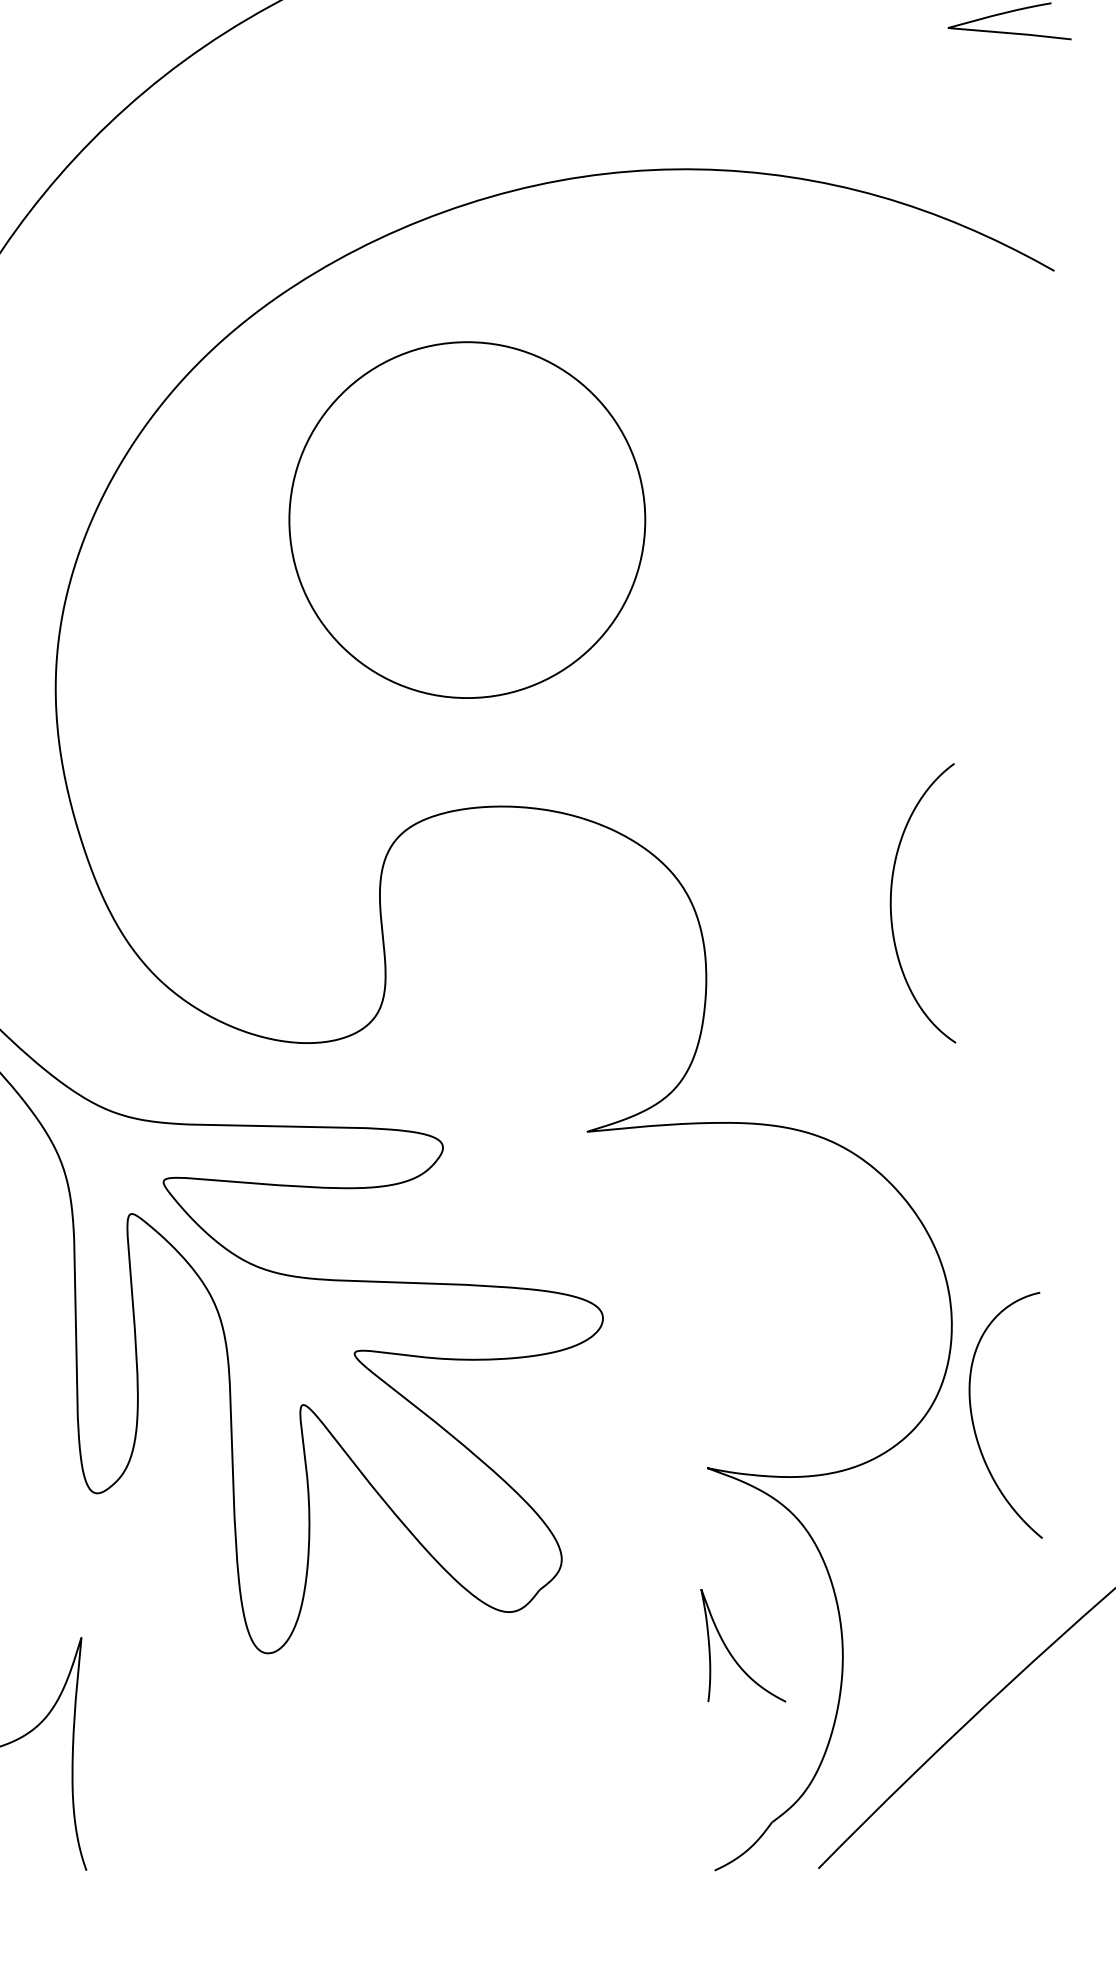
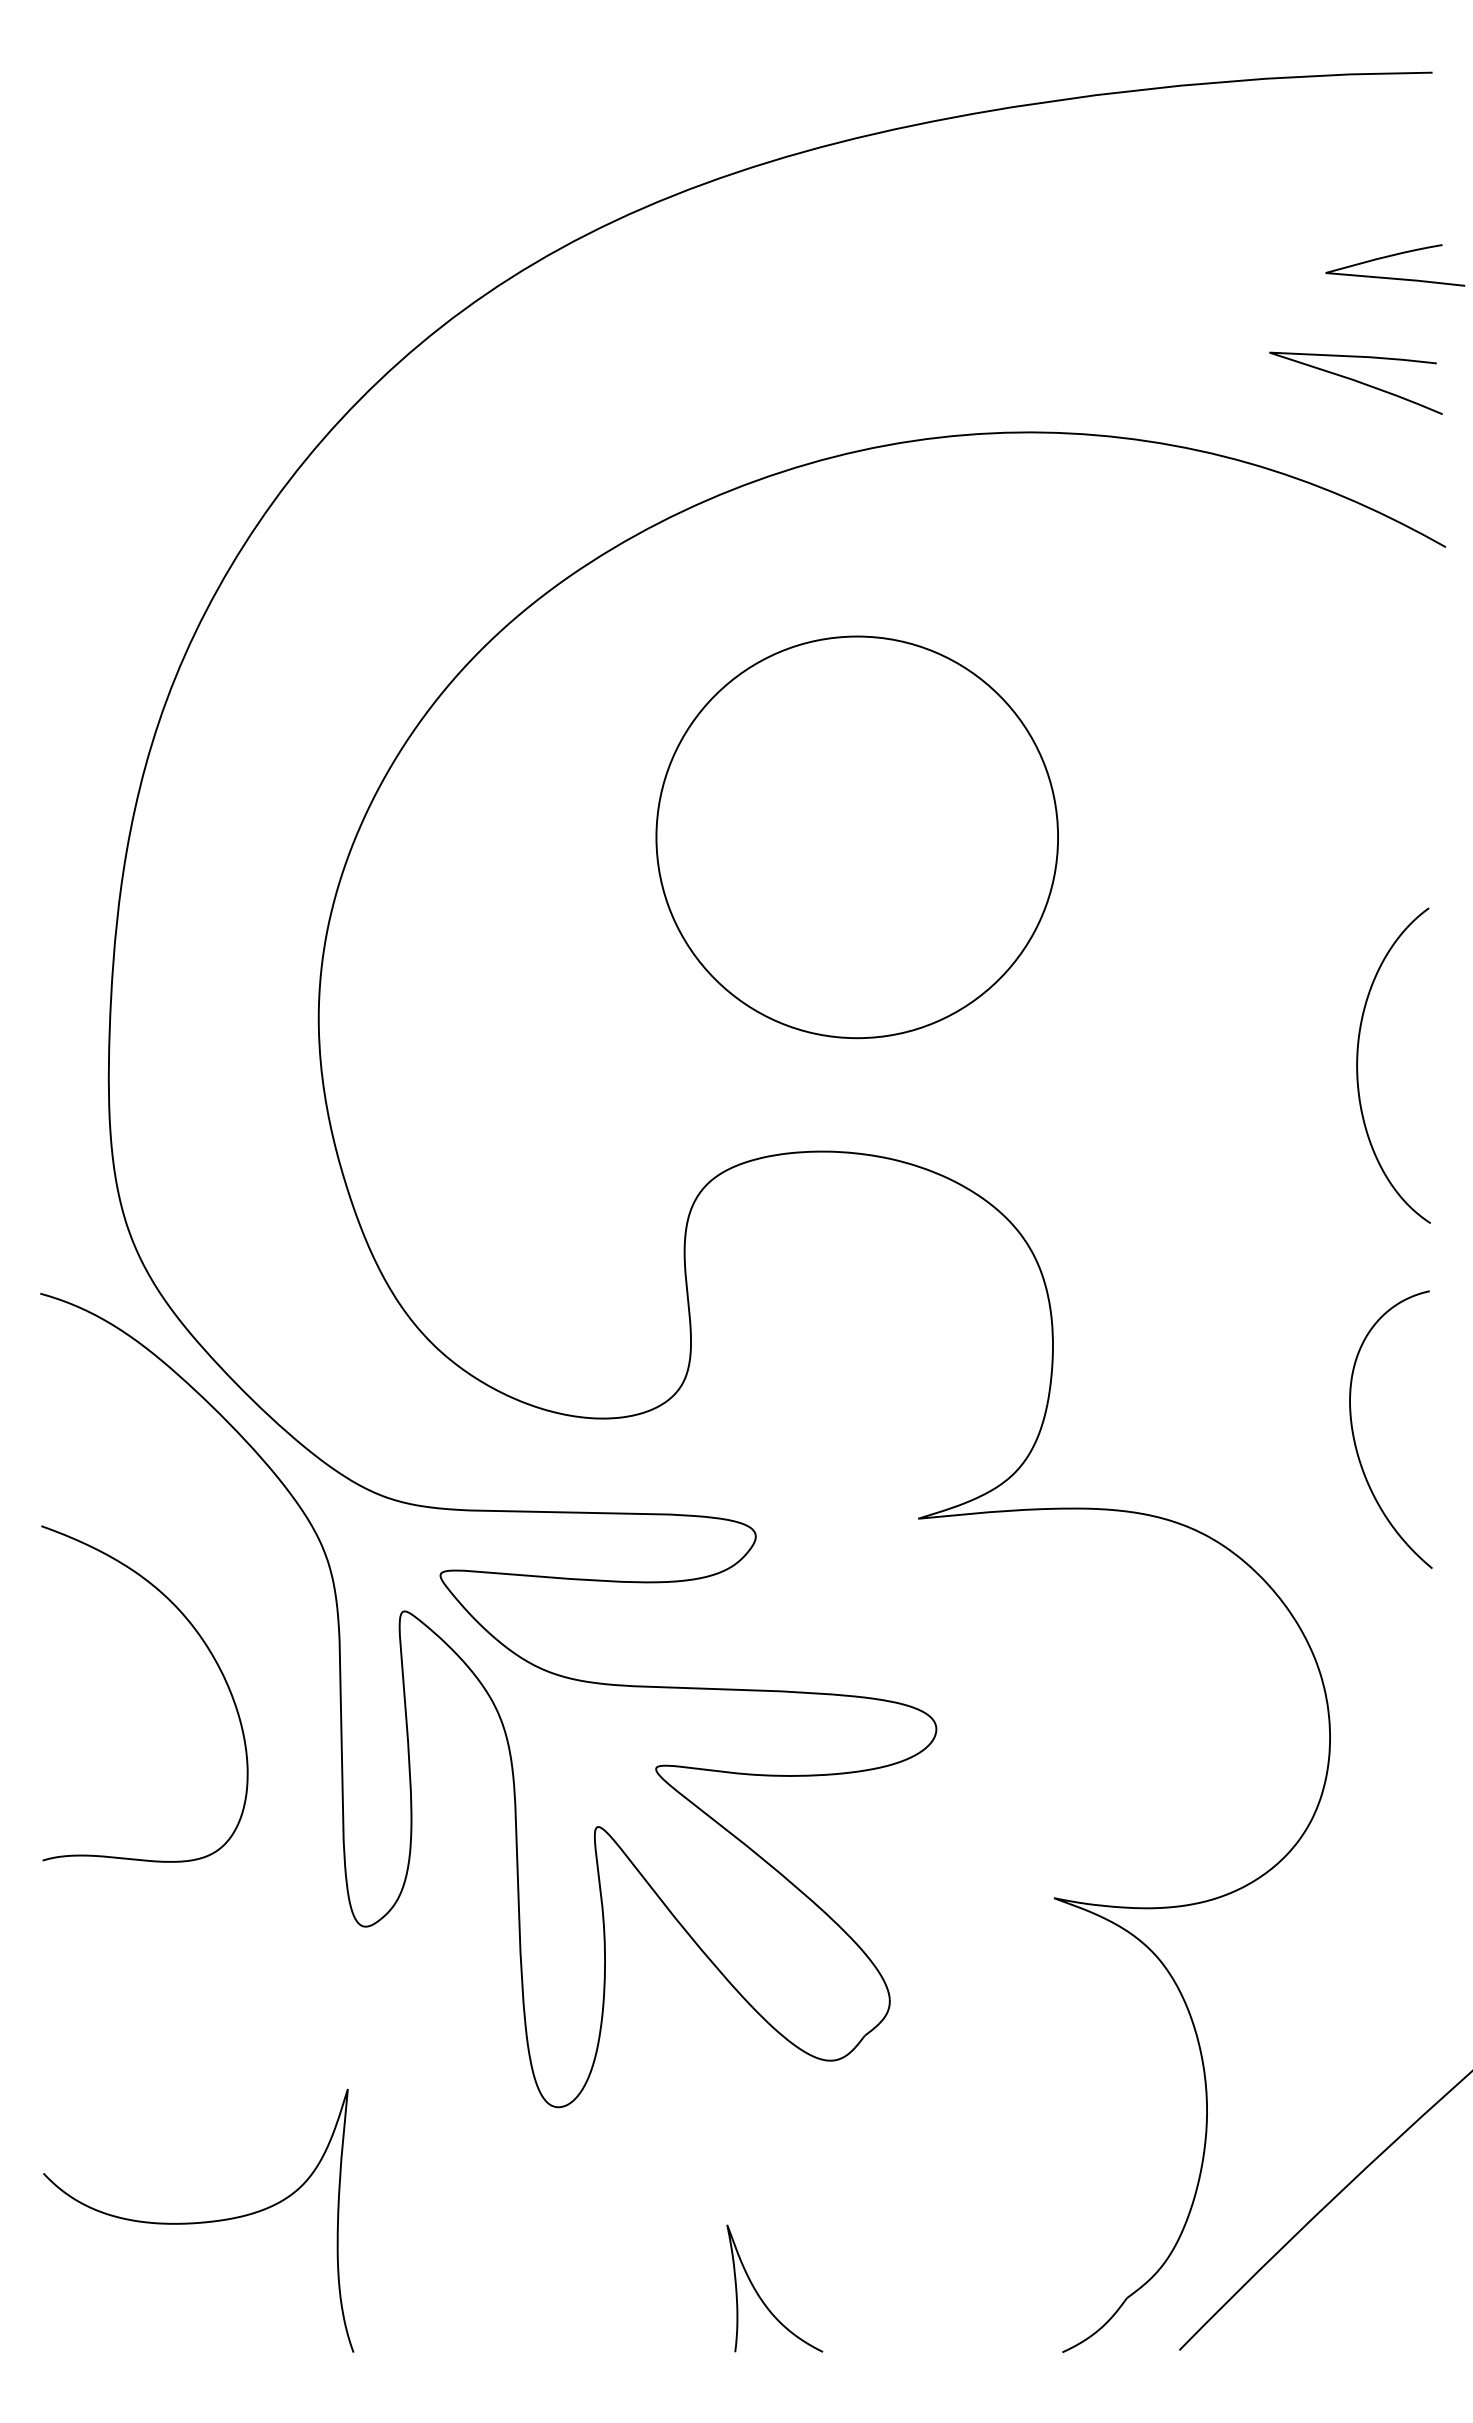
curve: (974, 124) -> (1355, 381), added
circle: (466, 520) -> (856, 837), moved
curve: (891, 898) -> (1358, 1060), moved
curve: (973, 1420) -> (1354, 1435), moved
curve: (731, 1653) -> (761, 2297), moved

